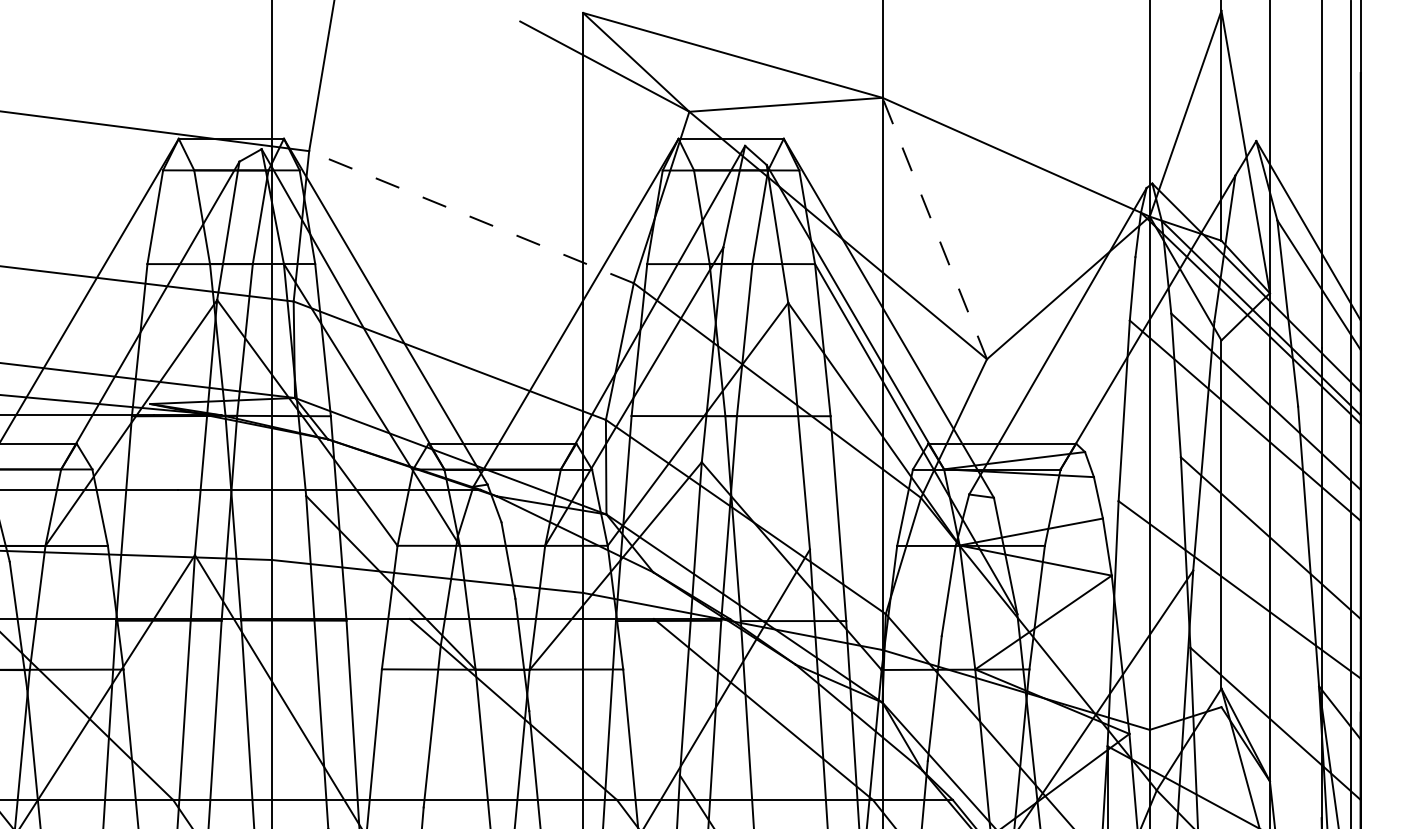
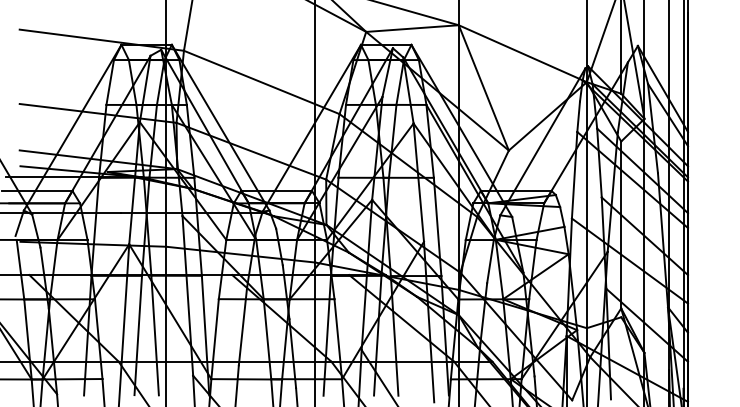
line: (470, 217) -> (261, 82), dashed -> solid
line: (934, 227) -> (483, 87), dashed -> solid

